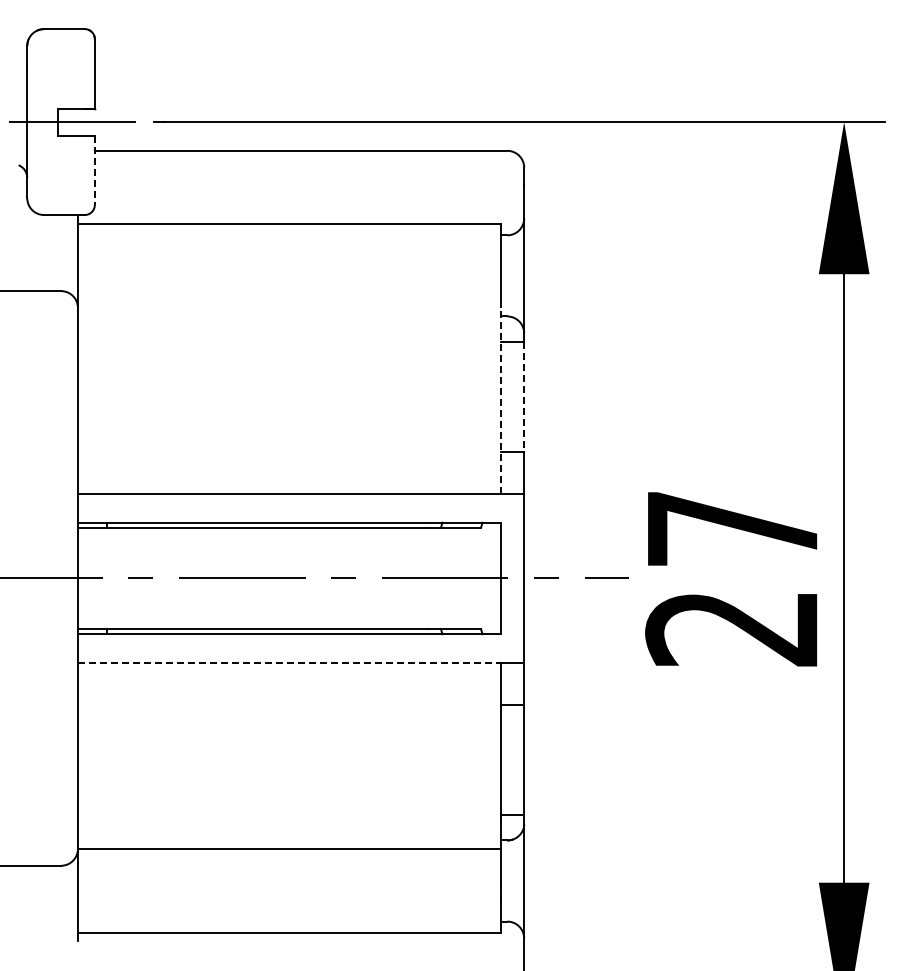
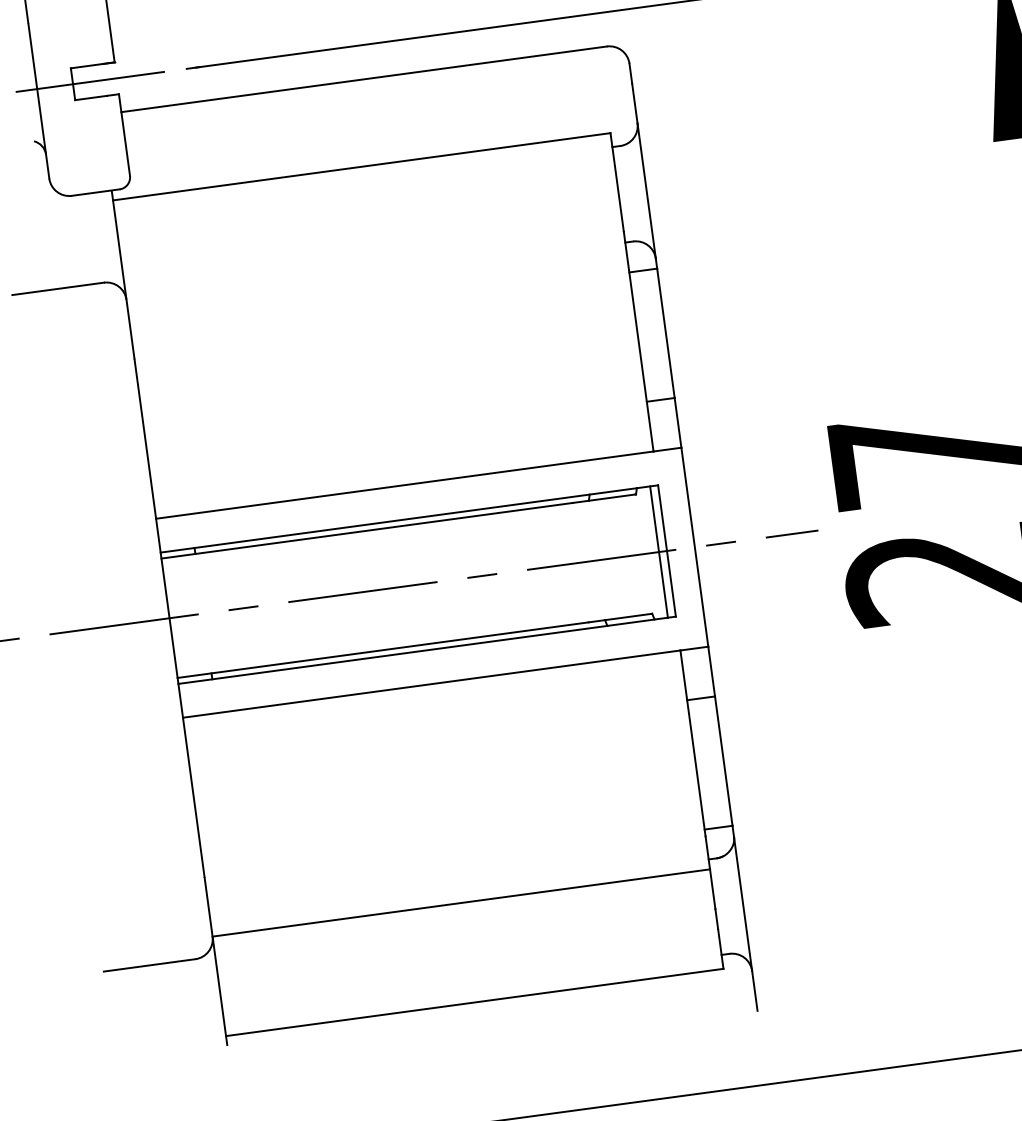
line: (94, 170) -> (124, 135), dashed -> solid
line: (524, 396) -> (666, 332), dashed -> solid
line: (500, 400) -> (638, 341), dashed -> solid
line: (493, 578) -> (658, 552), added
line: (289, 662) -> (431, 683), dashed -> solid

